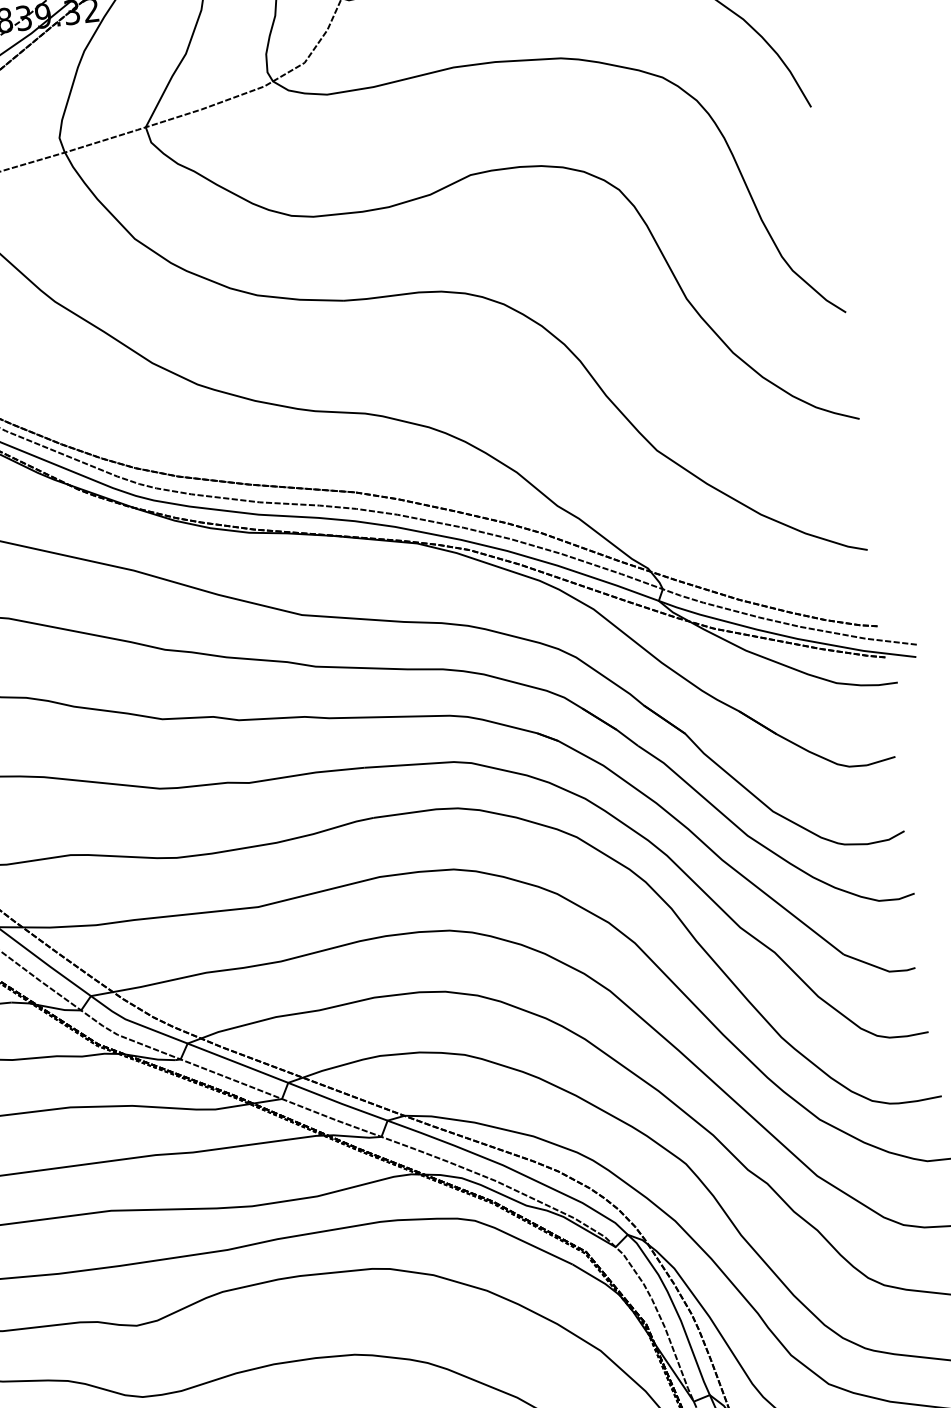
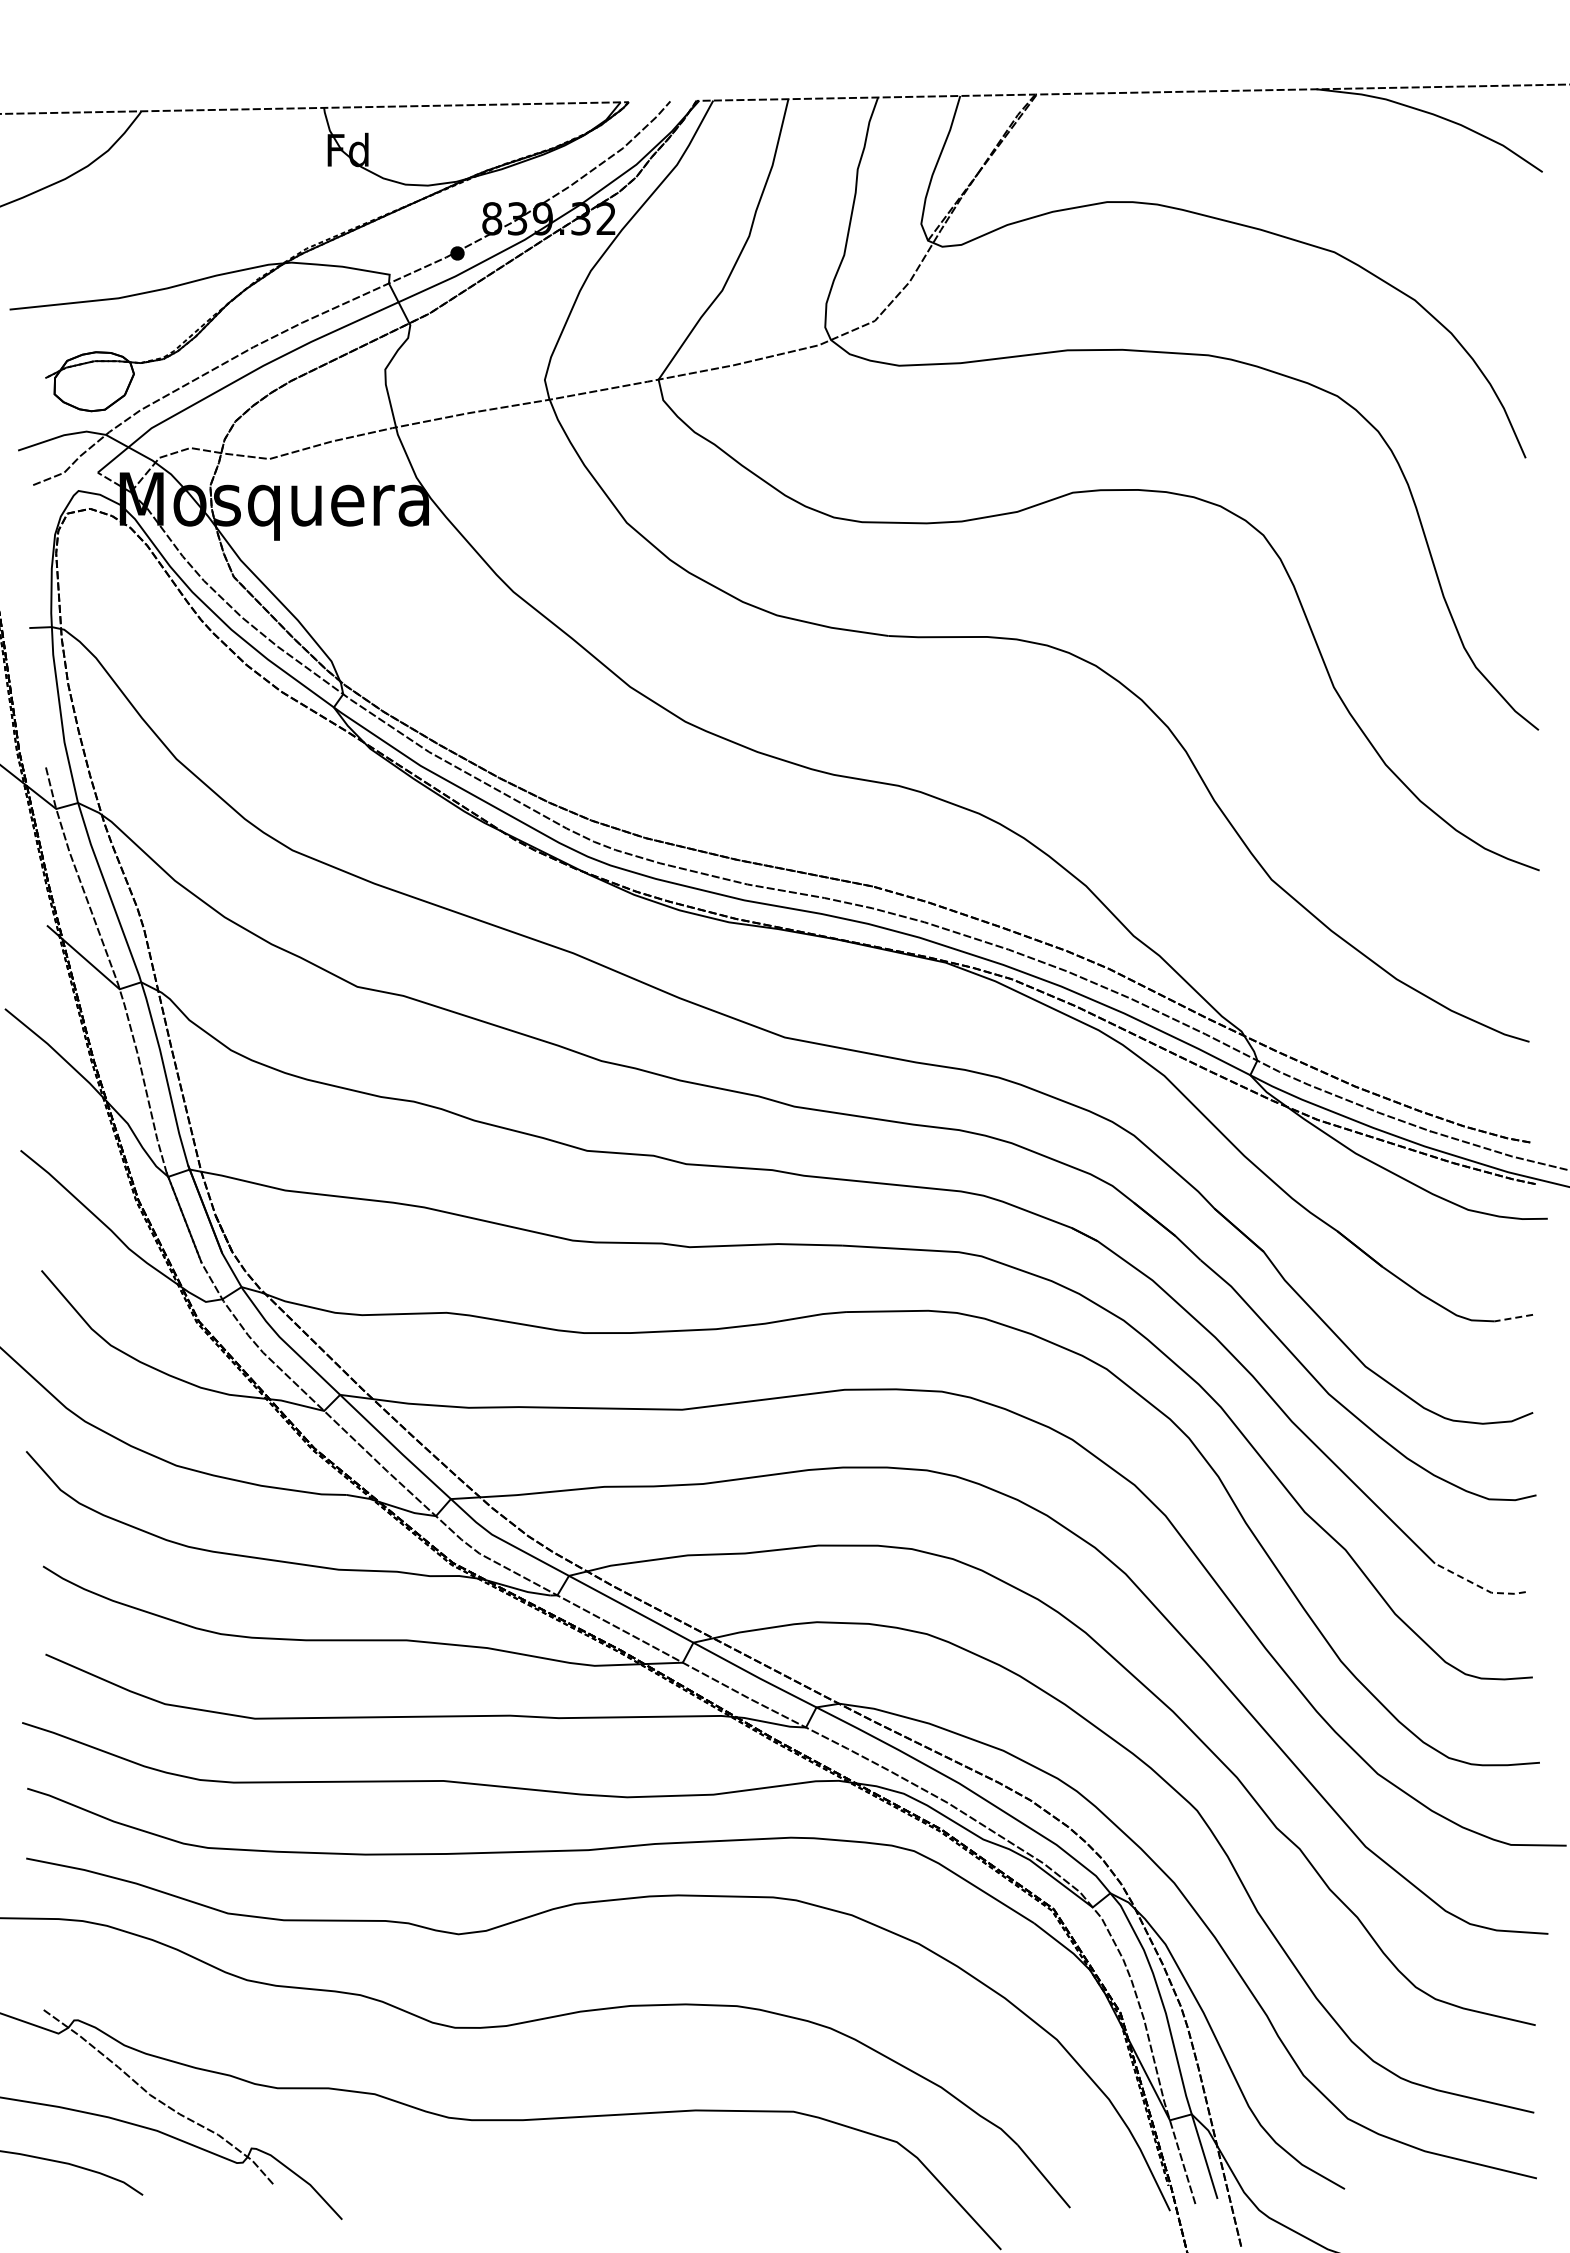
line: (880, 761) -> (1513, 1318), solid -> dashed
line: (879, 967) -> (1479, 1586), solid -> dashed

